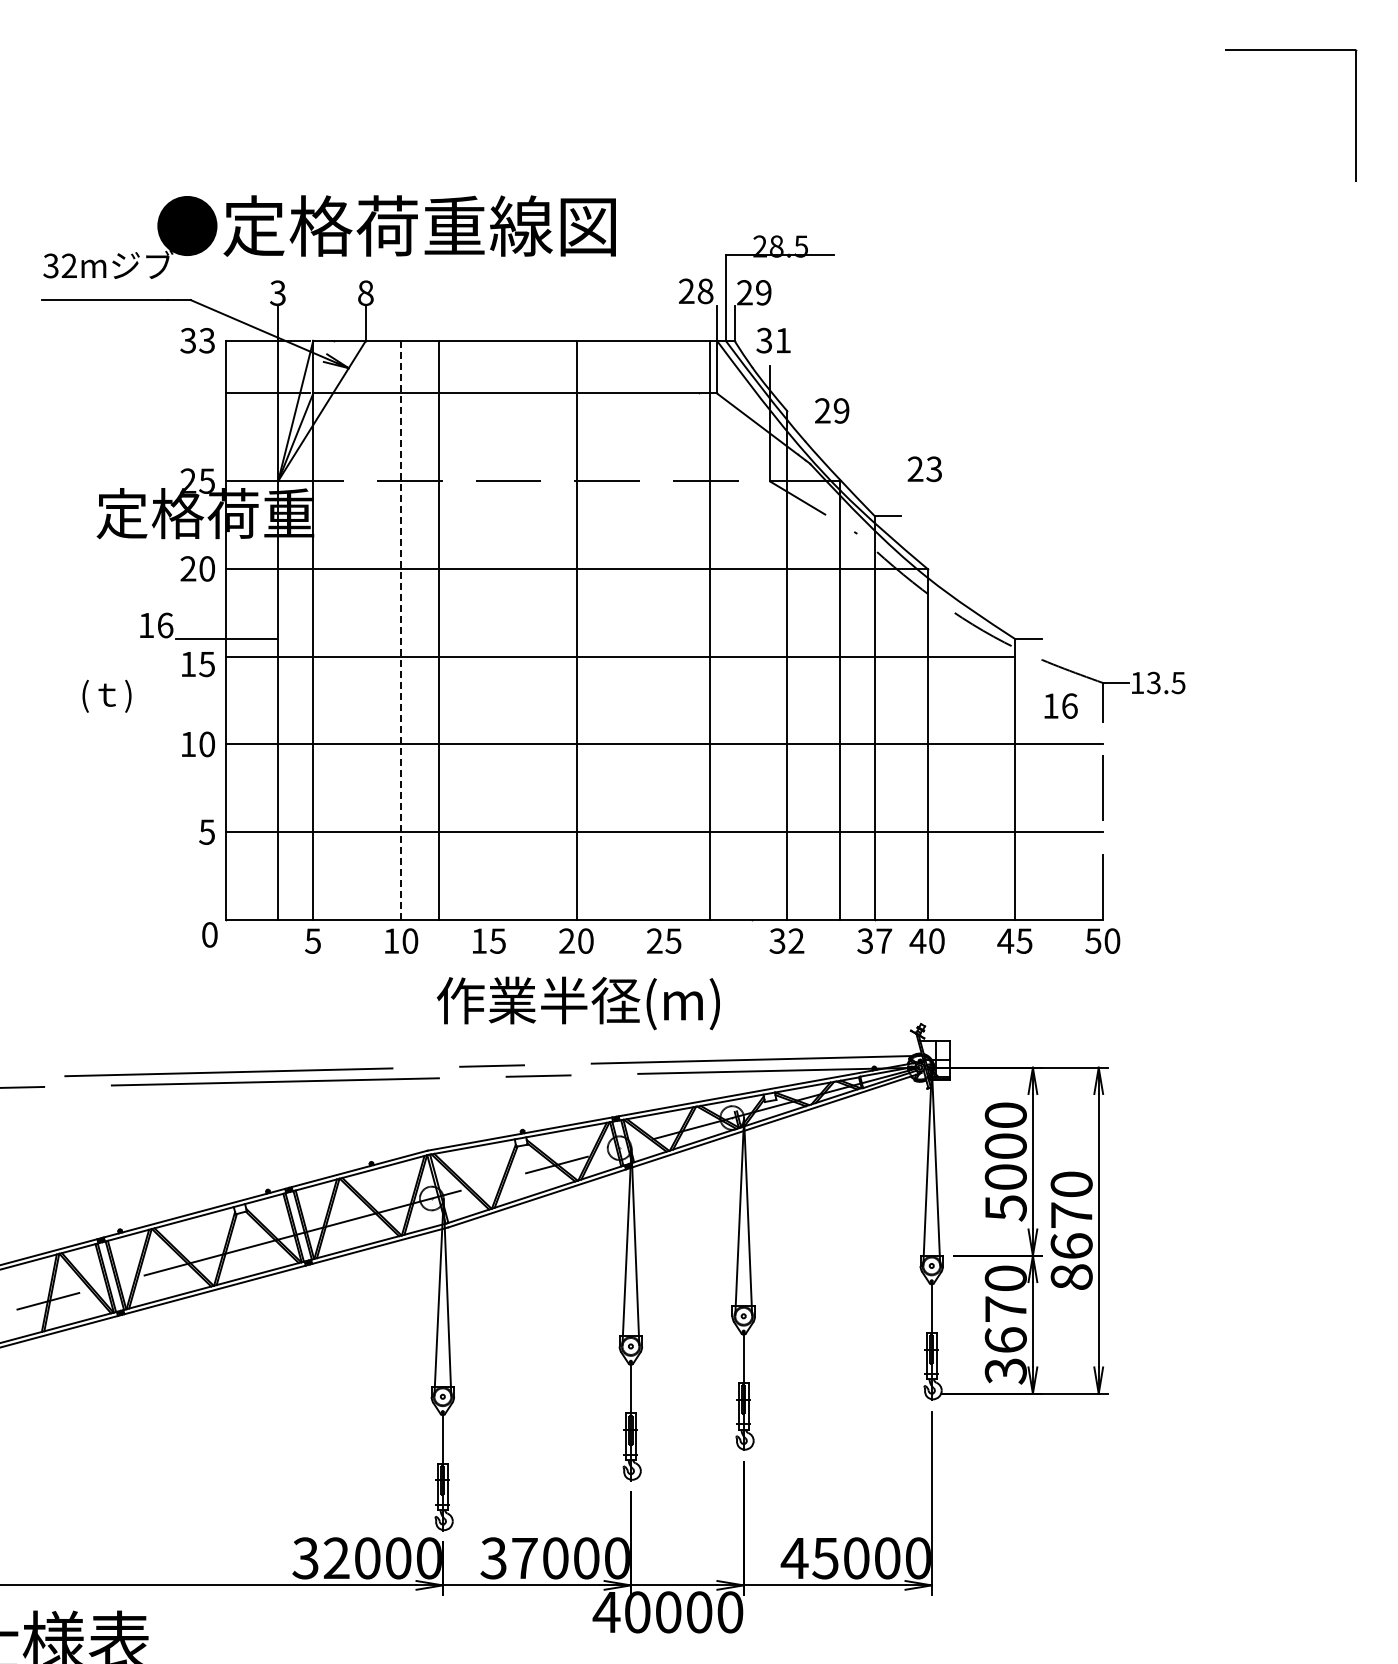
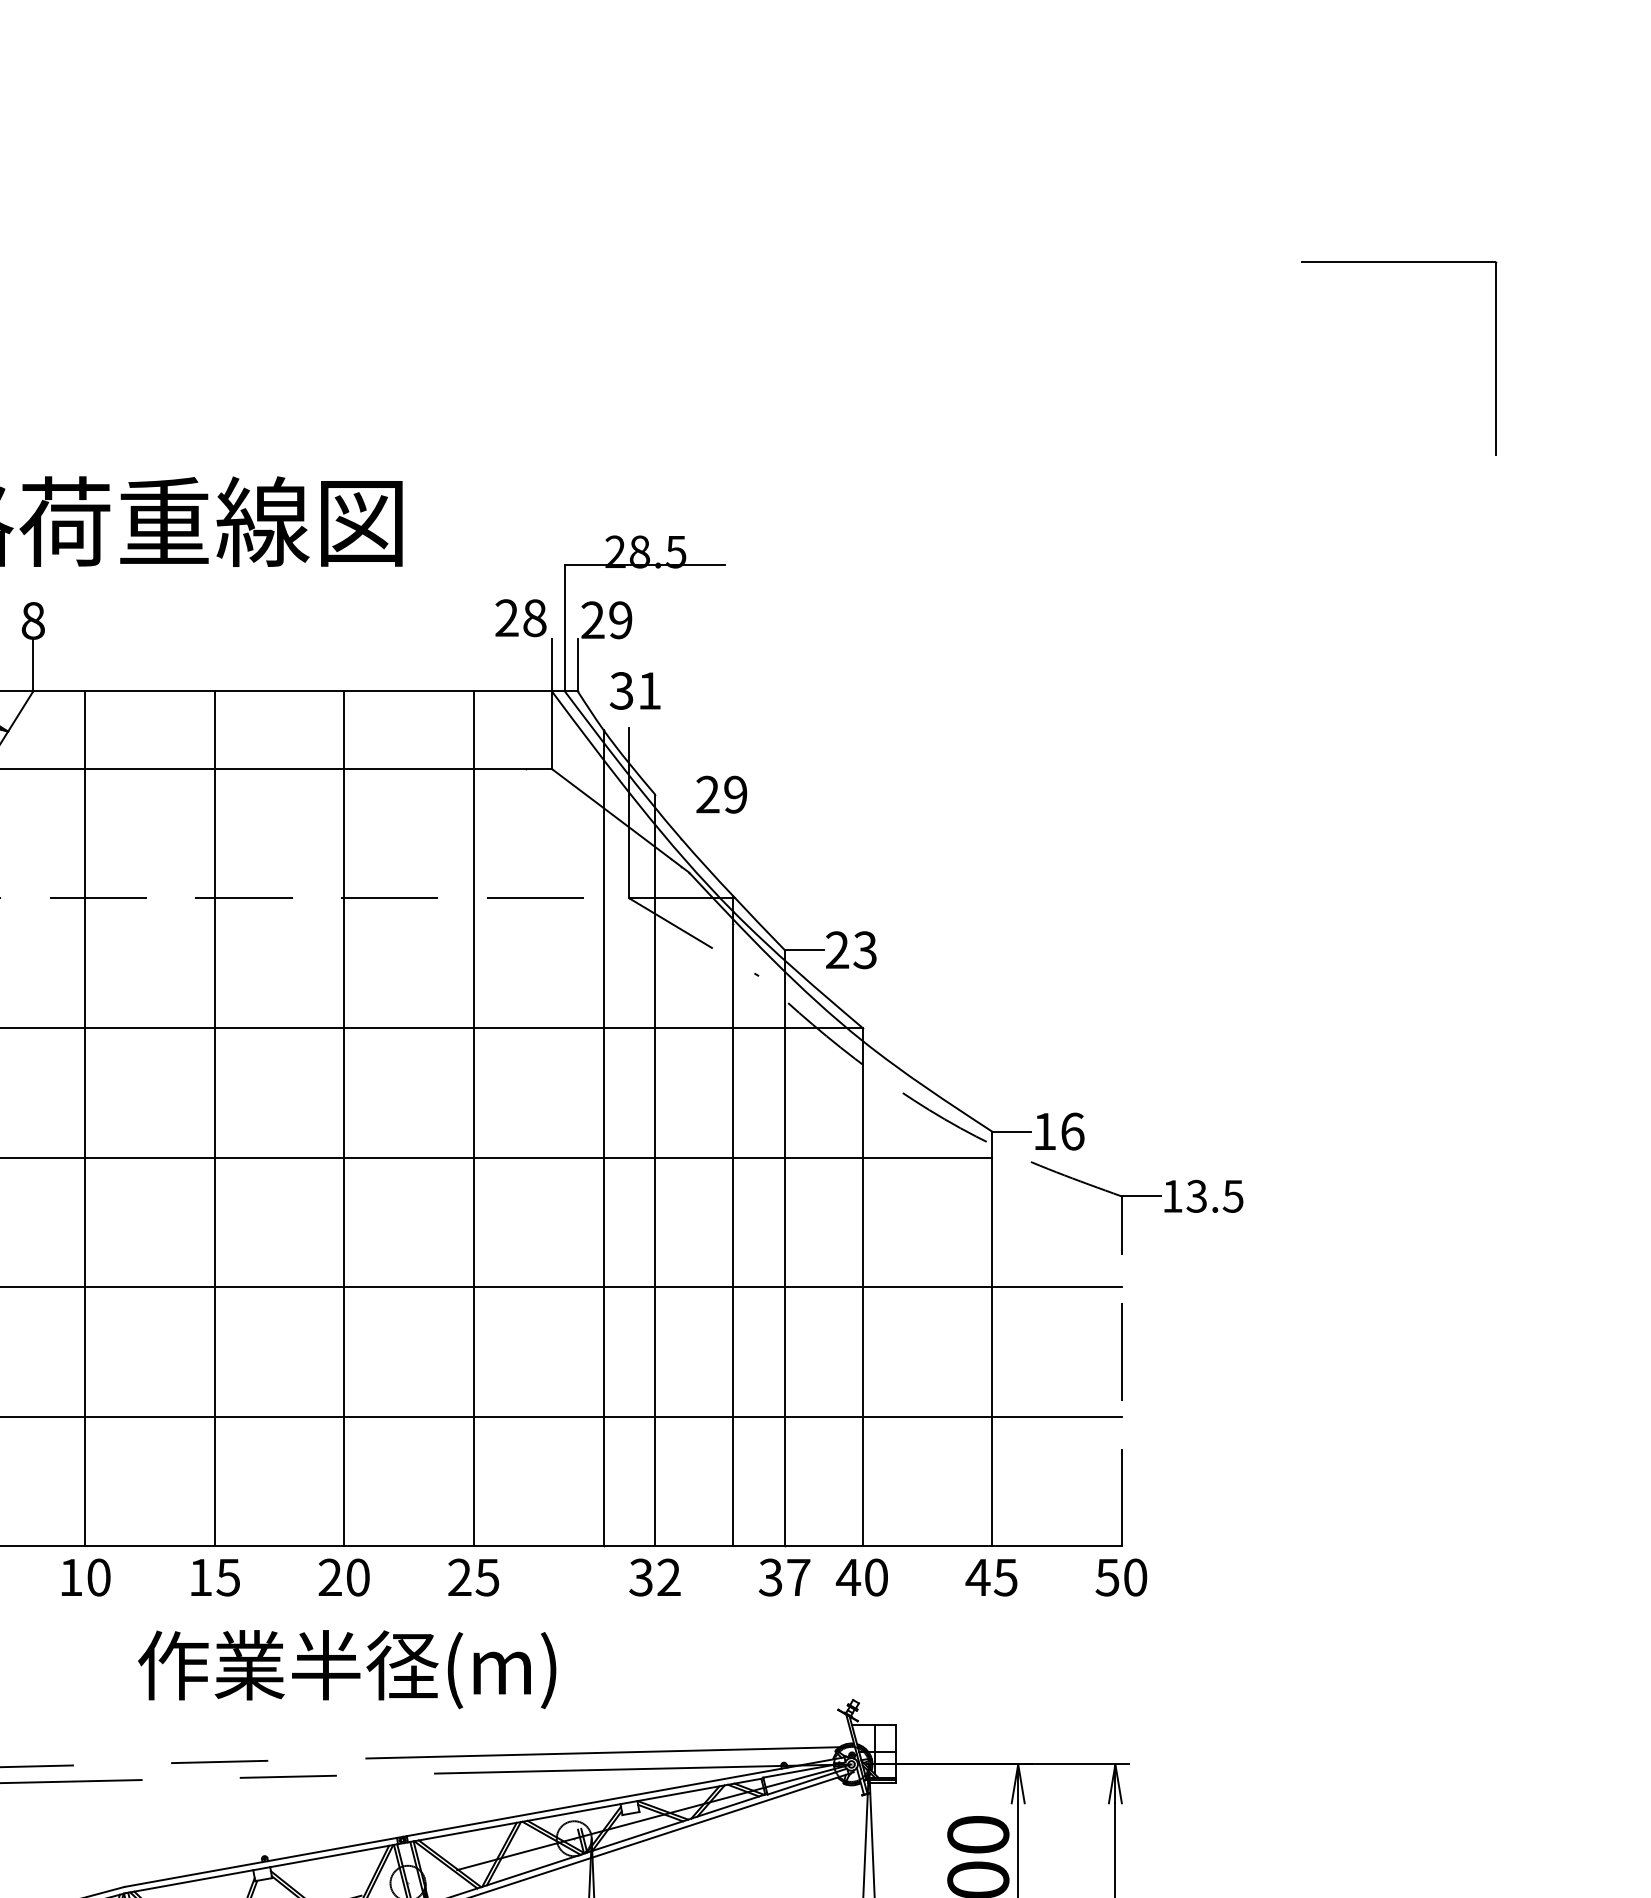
text: (924, 469) -> (850, 950), moved
line: (438, 629) -> (214, 1117), moved
line: (710, 629) -> (474, 1117), moved
line: (401, 630) -> (85, 1118), dashed -> solid
line: (752, 643) -> (604, 1138), added
text: (1060, 705) -> (1058, 1130), moved

